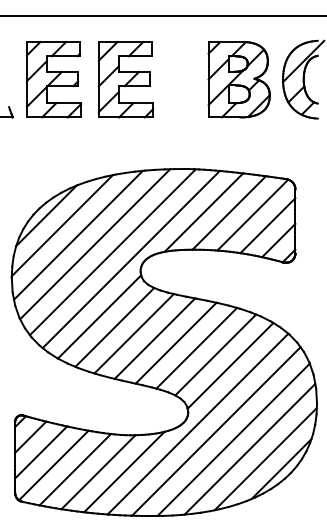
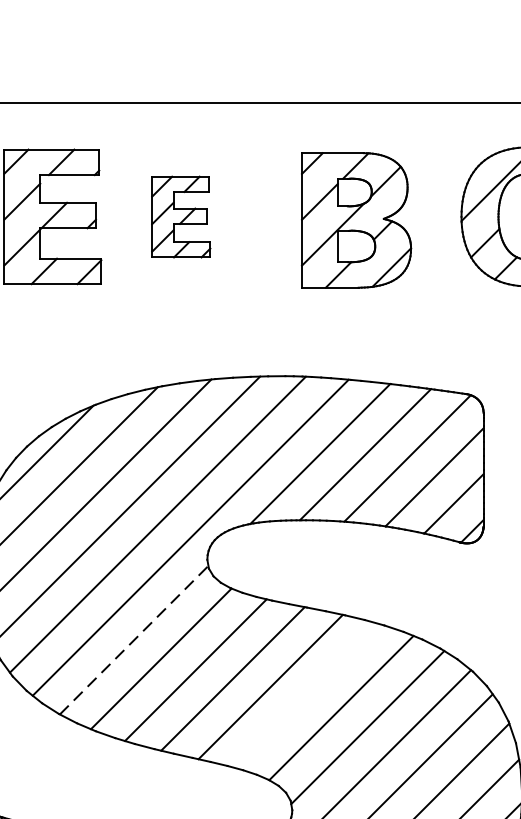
part: (125, 79) -> (180, 216), size x0.6
part: (238, 79) -> (355, 220), moved
line: (99, 316) -> (133, 639), solid -> dashed
line: (196, 347) -> (307, 694), removed

